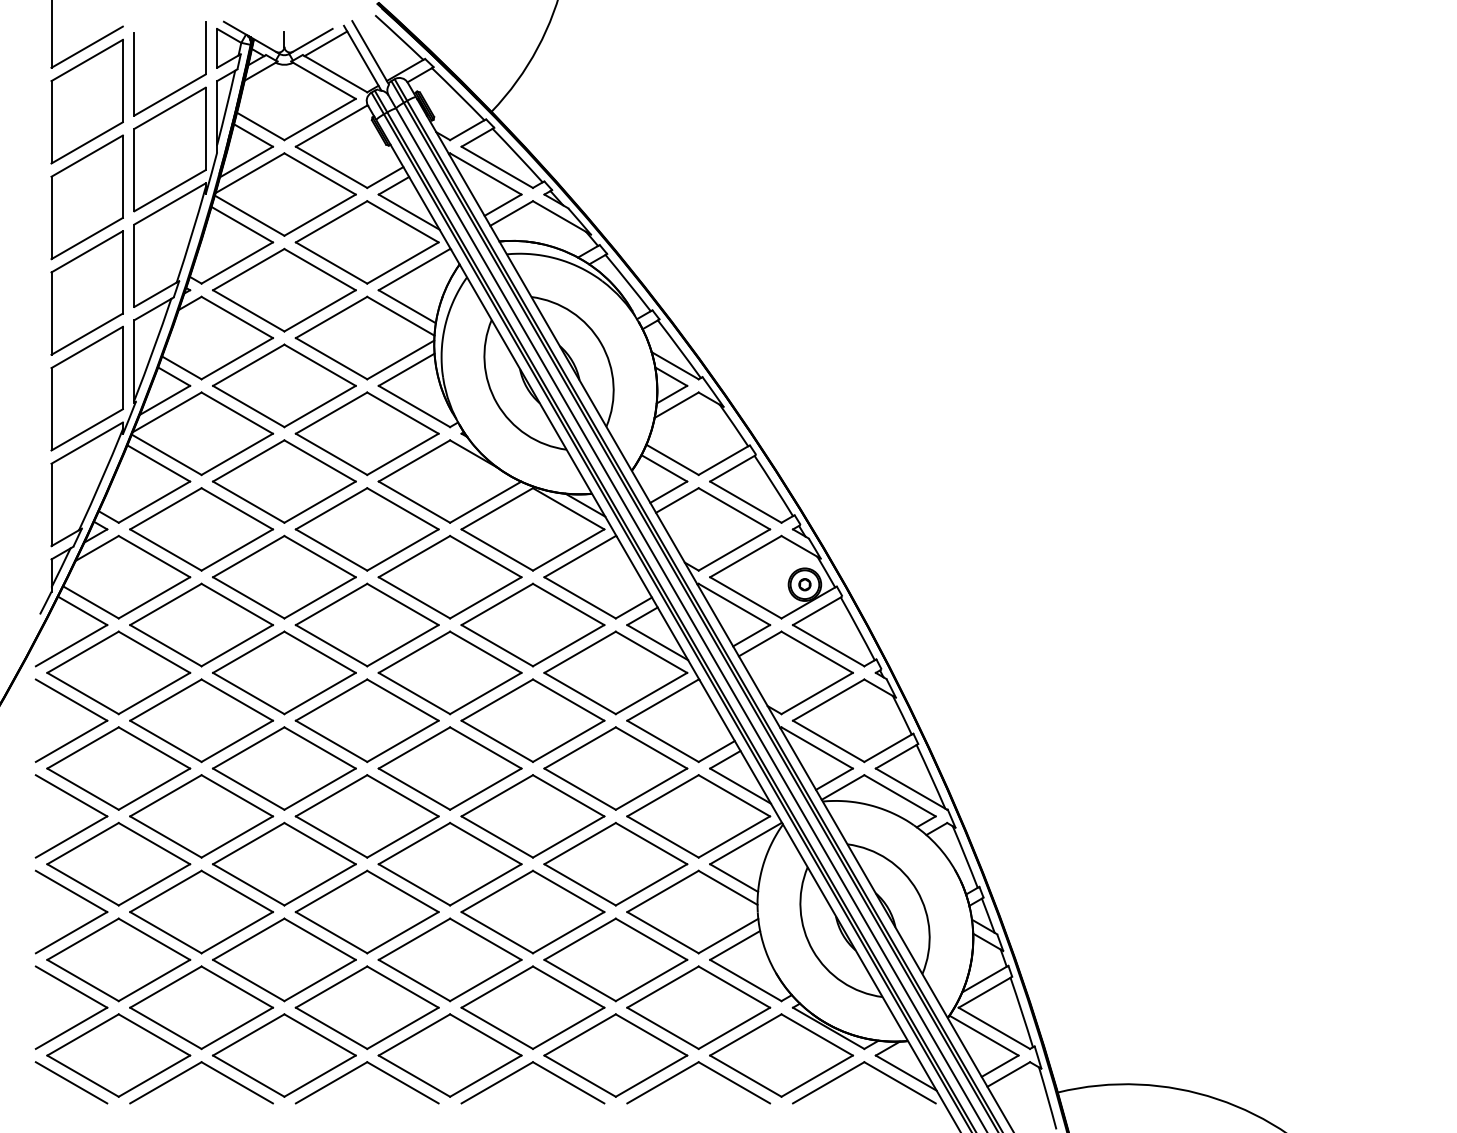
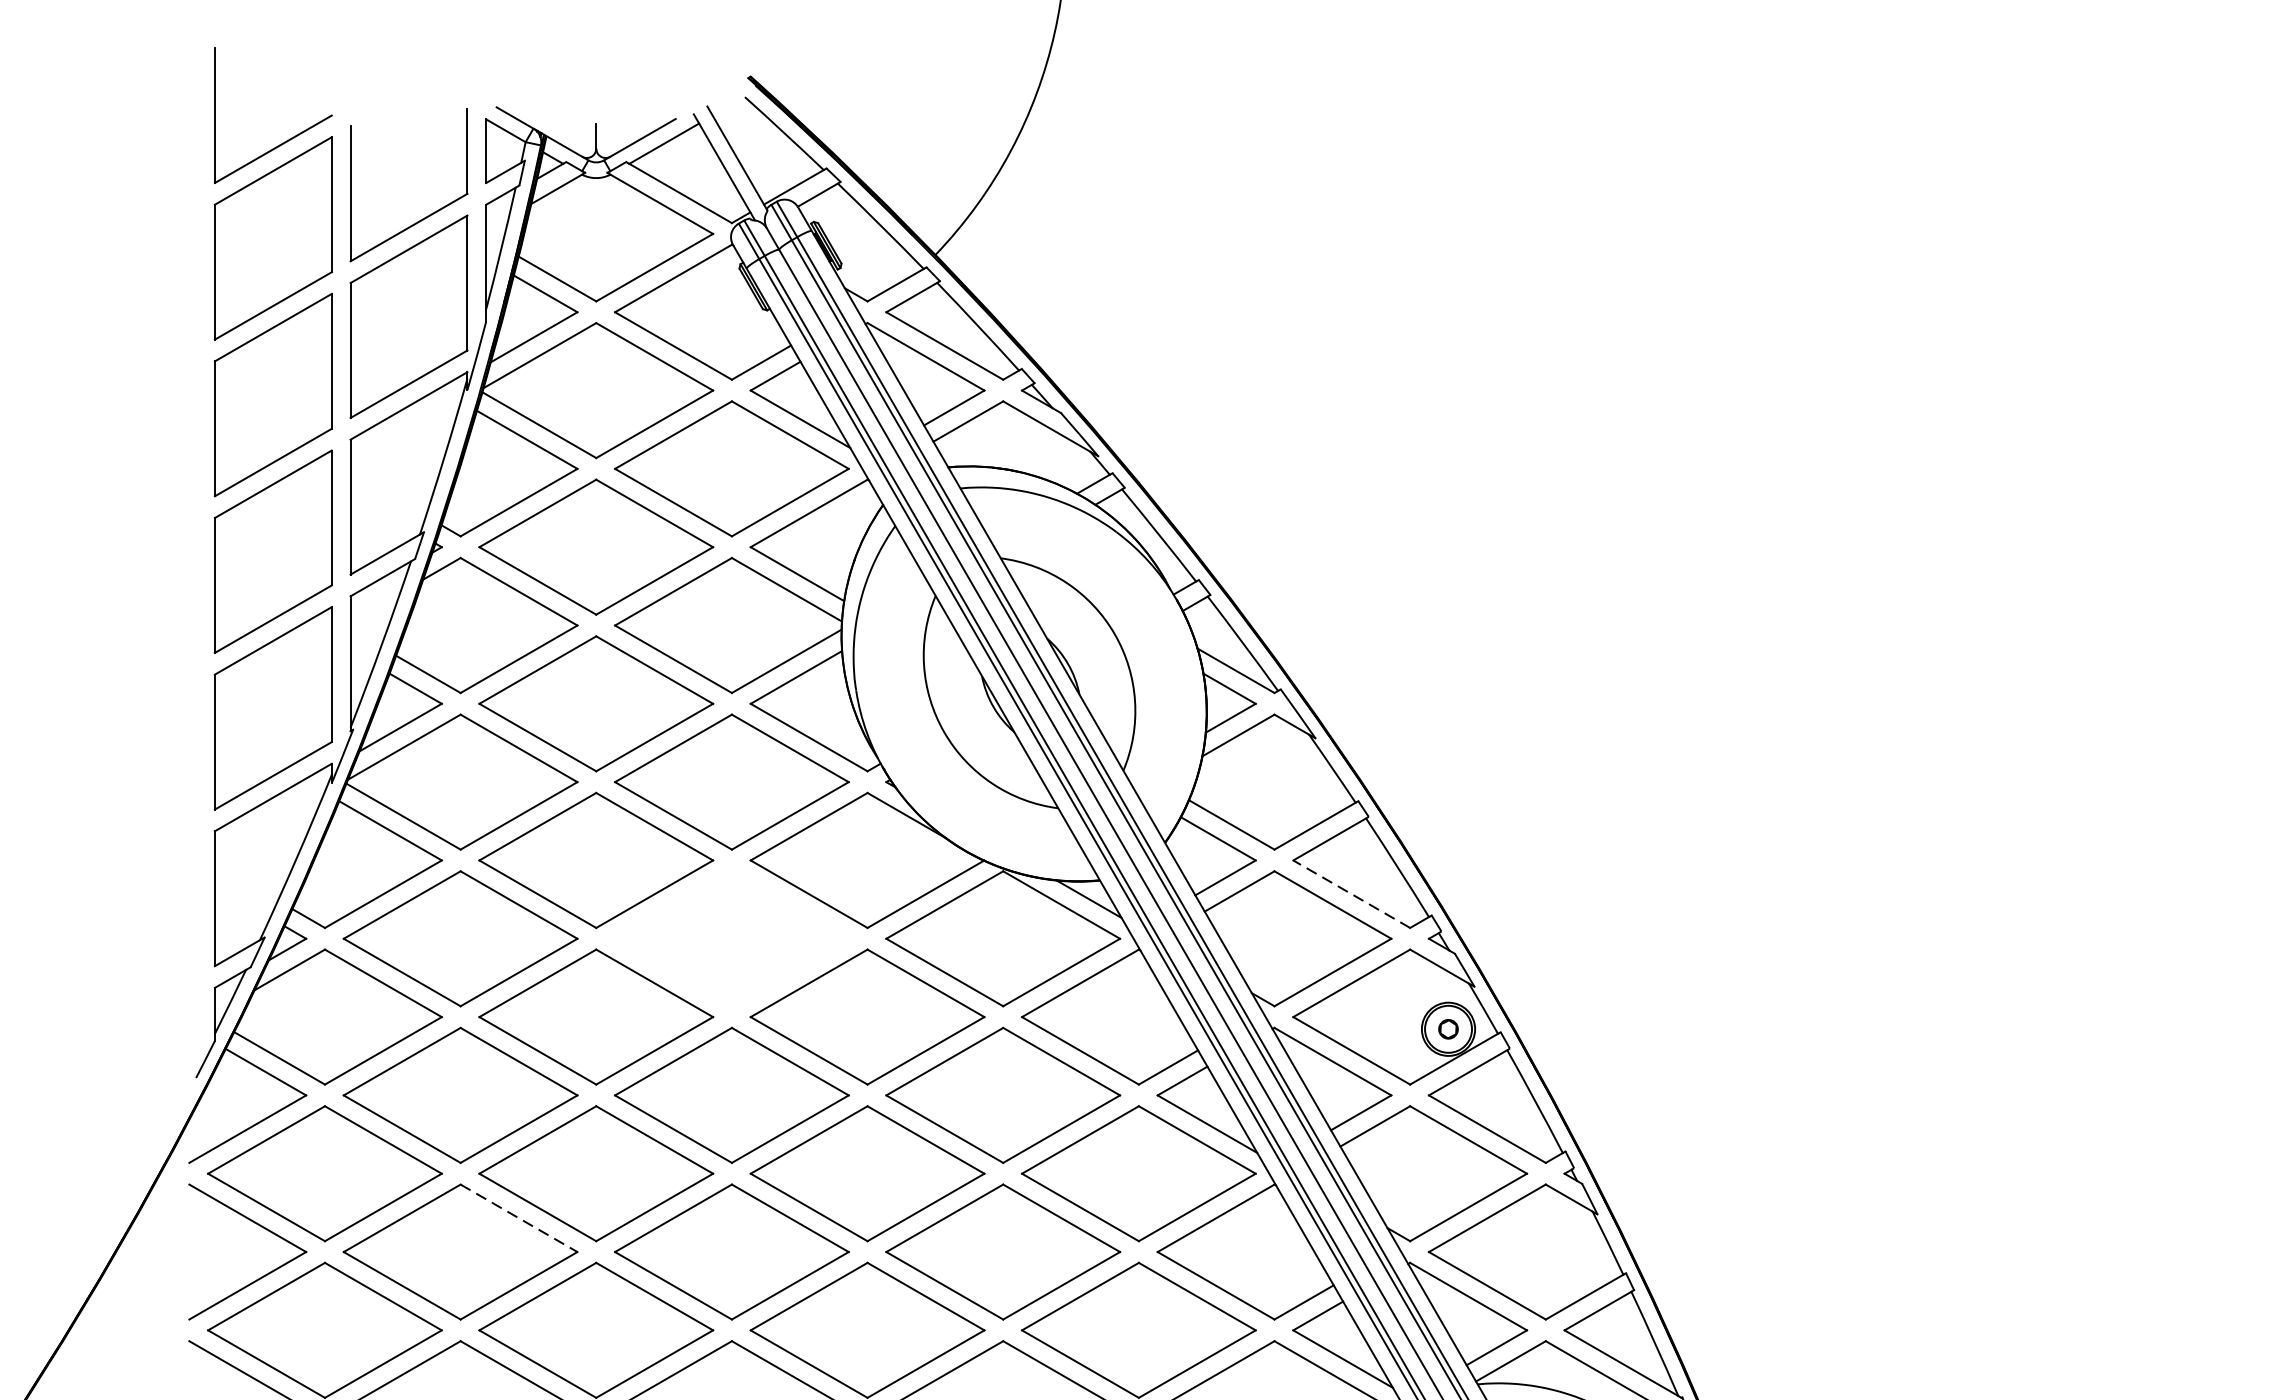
line: (745, 501) -> (1351, 893), solid -> dashed
part: (366, 529) -> (730, 938), removed
line: (237, 700) -> (519, 1218), solid -> dashed

